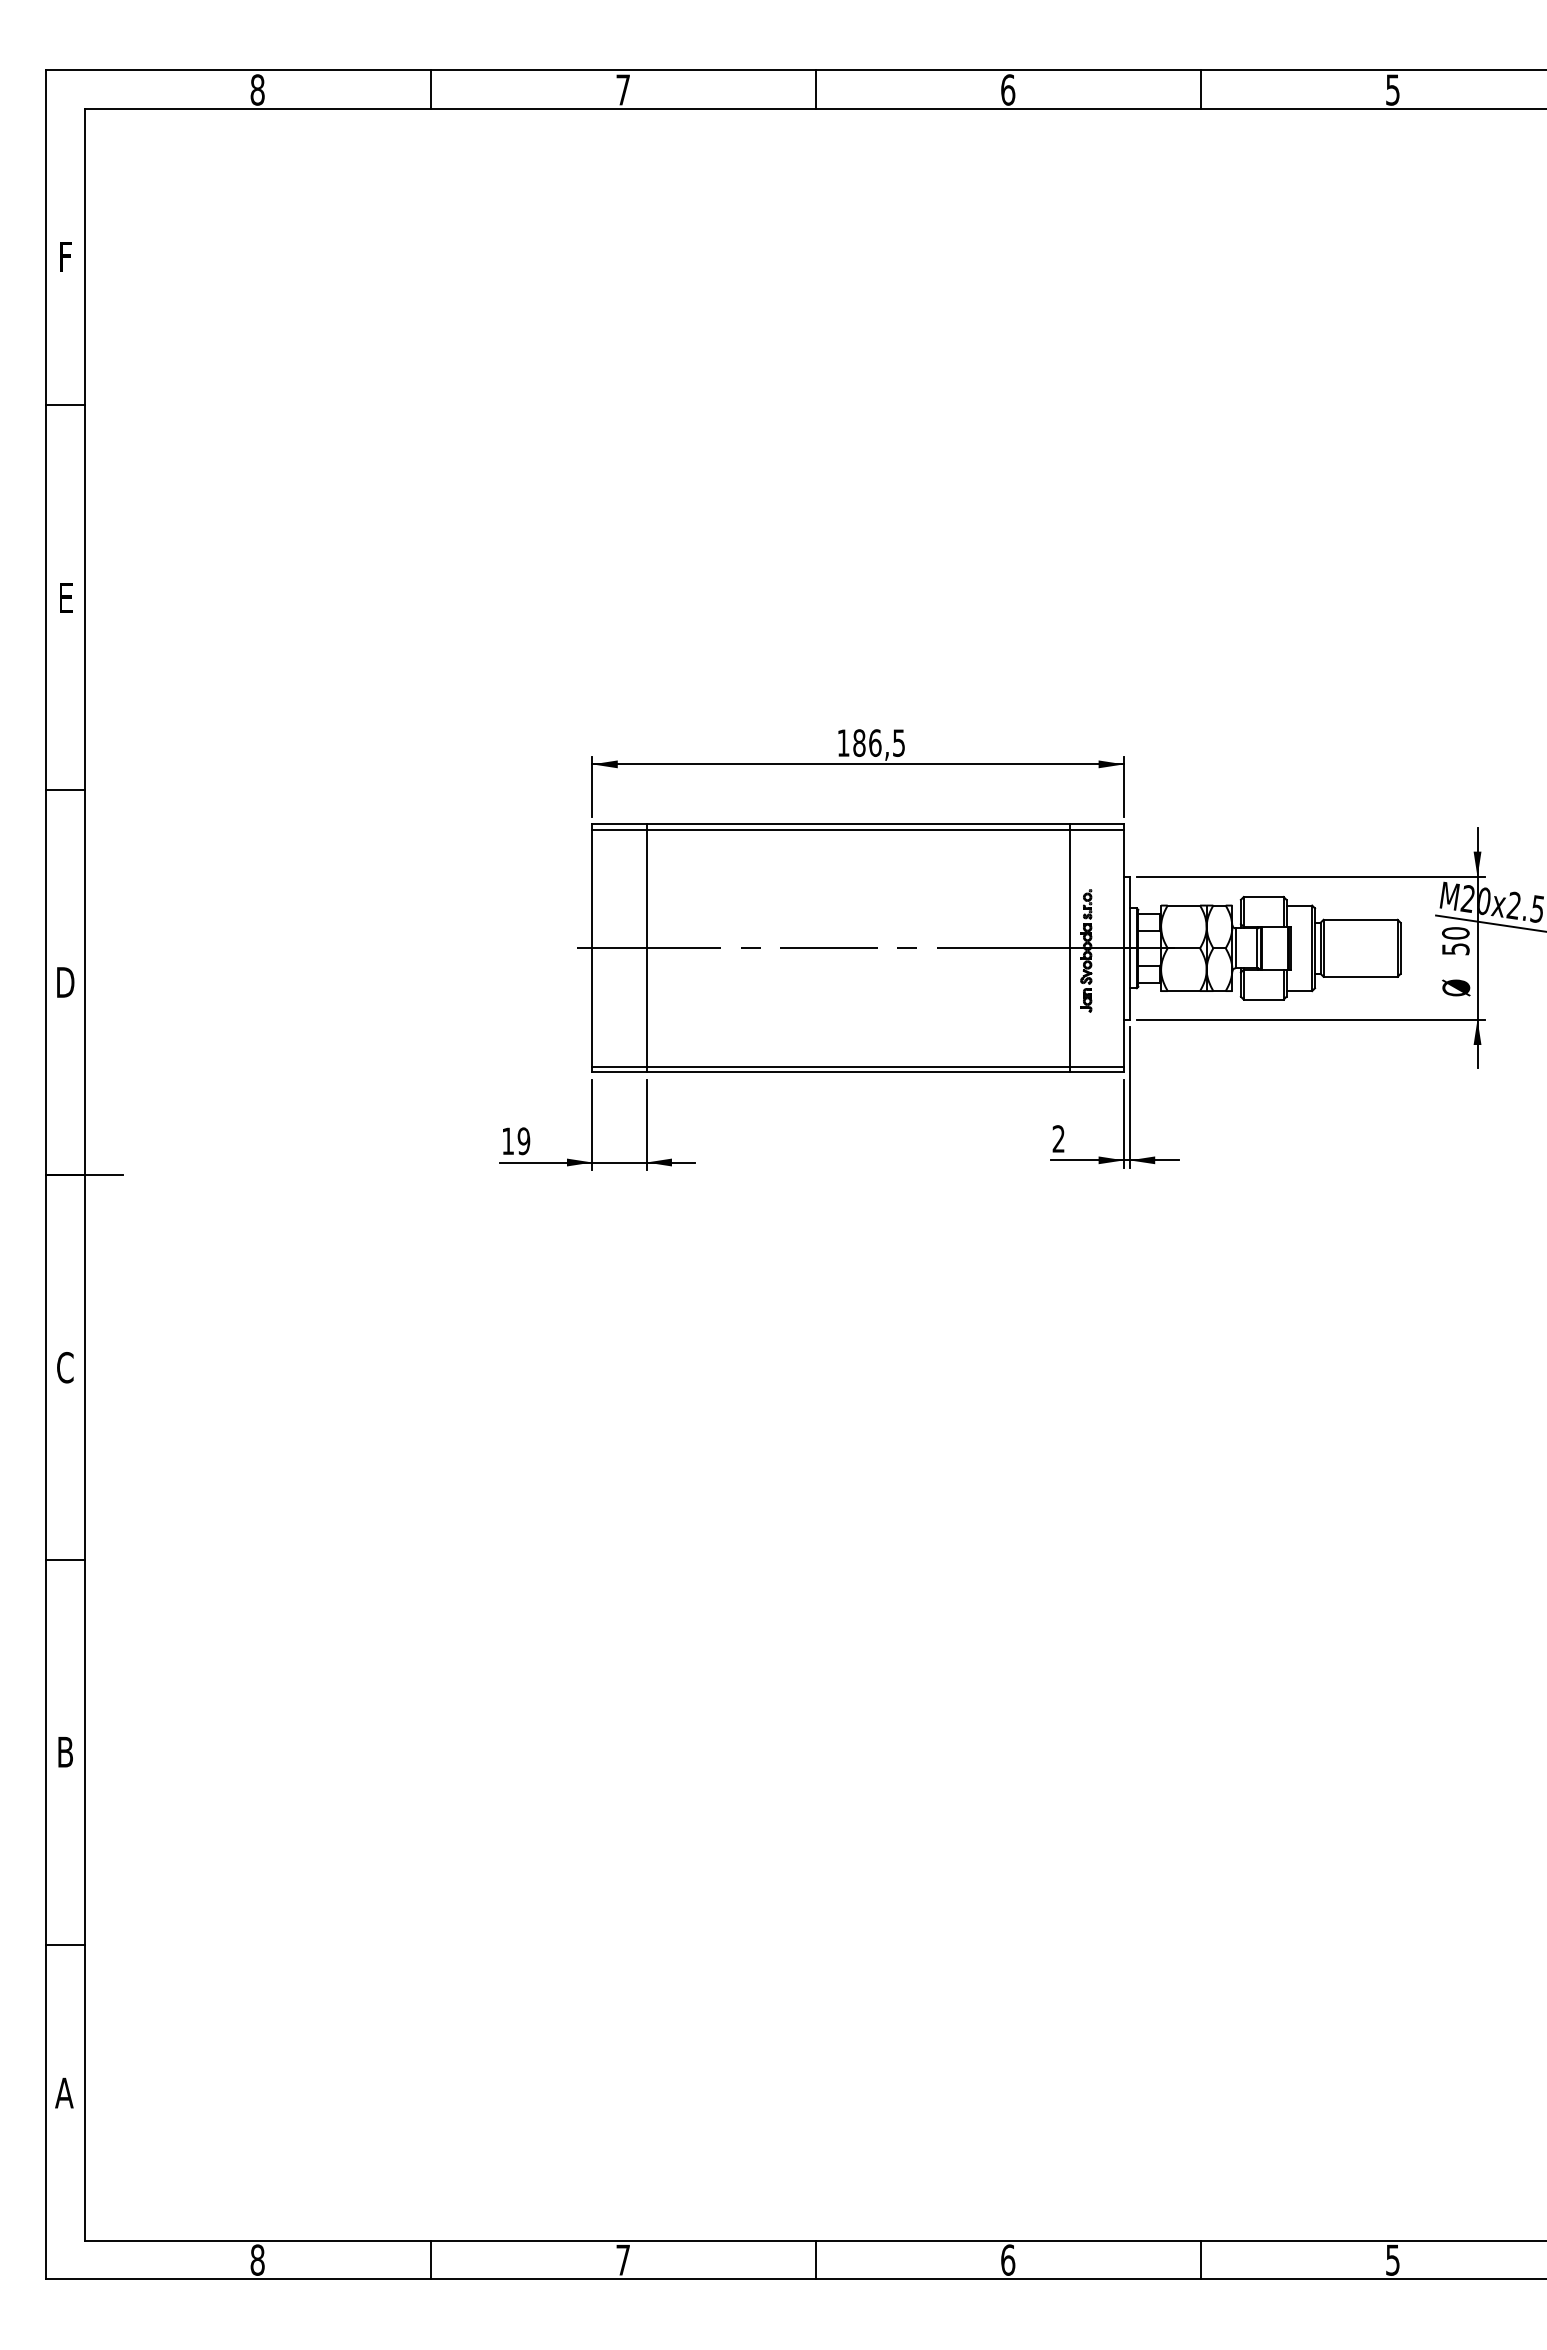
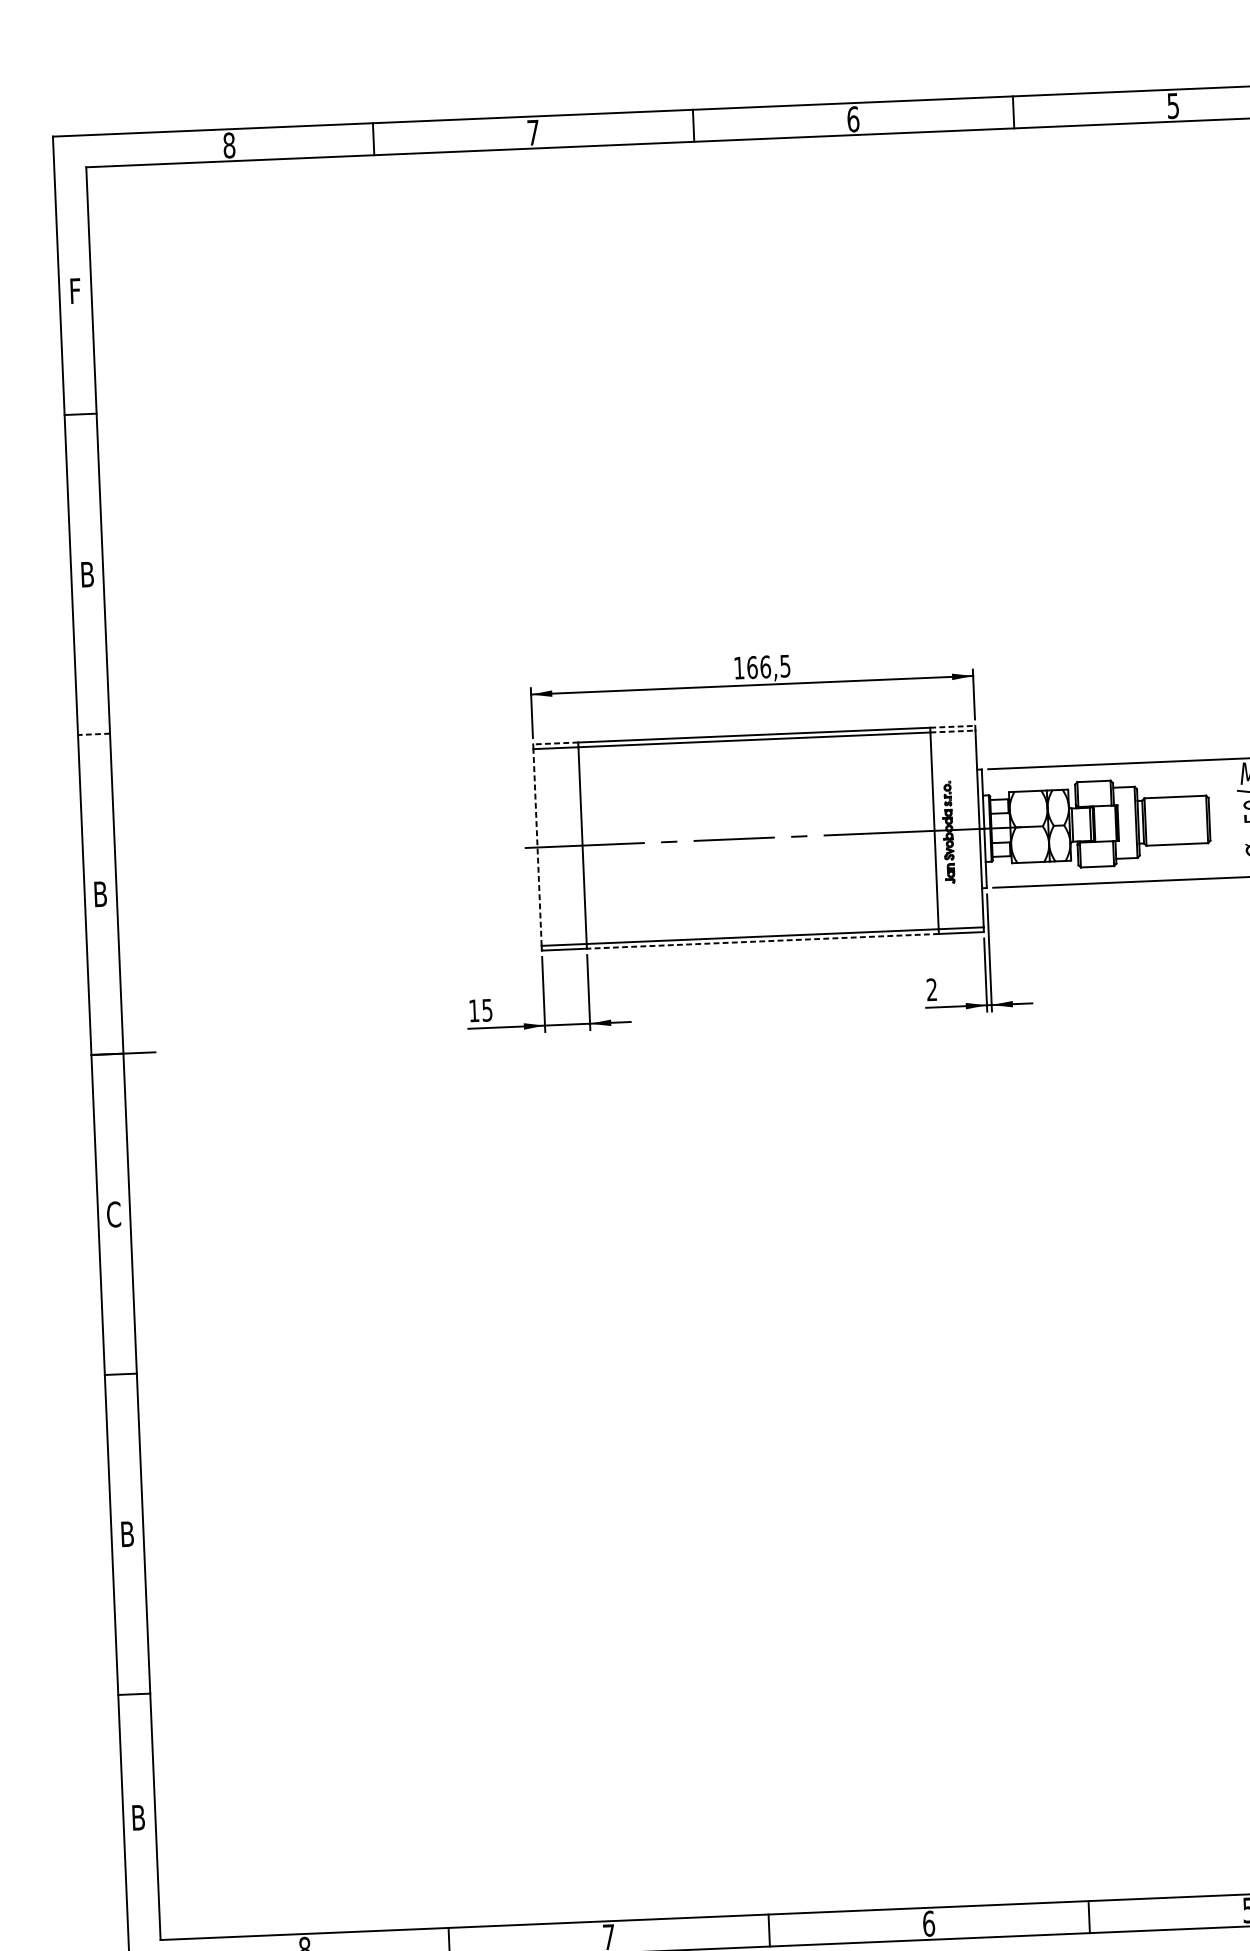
text: (65, 597) -> (87, 574), E -> B
text: (859, 742) -> (752, 667), 186,5 -> 166,5
line: (65, 790) -> (93, 734), solid -> dashed
line: (618, 824) -> (554, 743), solid -> dashed
line: (1097, 824) -> (953, 726), solid -> dashed
line: (1097, 830) -> (953, 731), solid -> dashed
line: (592, 947) -> (537, 846), solid -> dashed
text: (65, 982) -> (100, 894), D -> B
line: (858, 1072) -> (763, 941), solid -> dashed
text: (523, 1140) -> (486, 1009), 19 -> 15
text: (64, 2092) -> (138, 1817), A -> B

